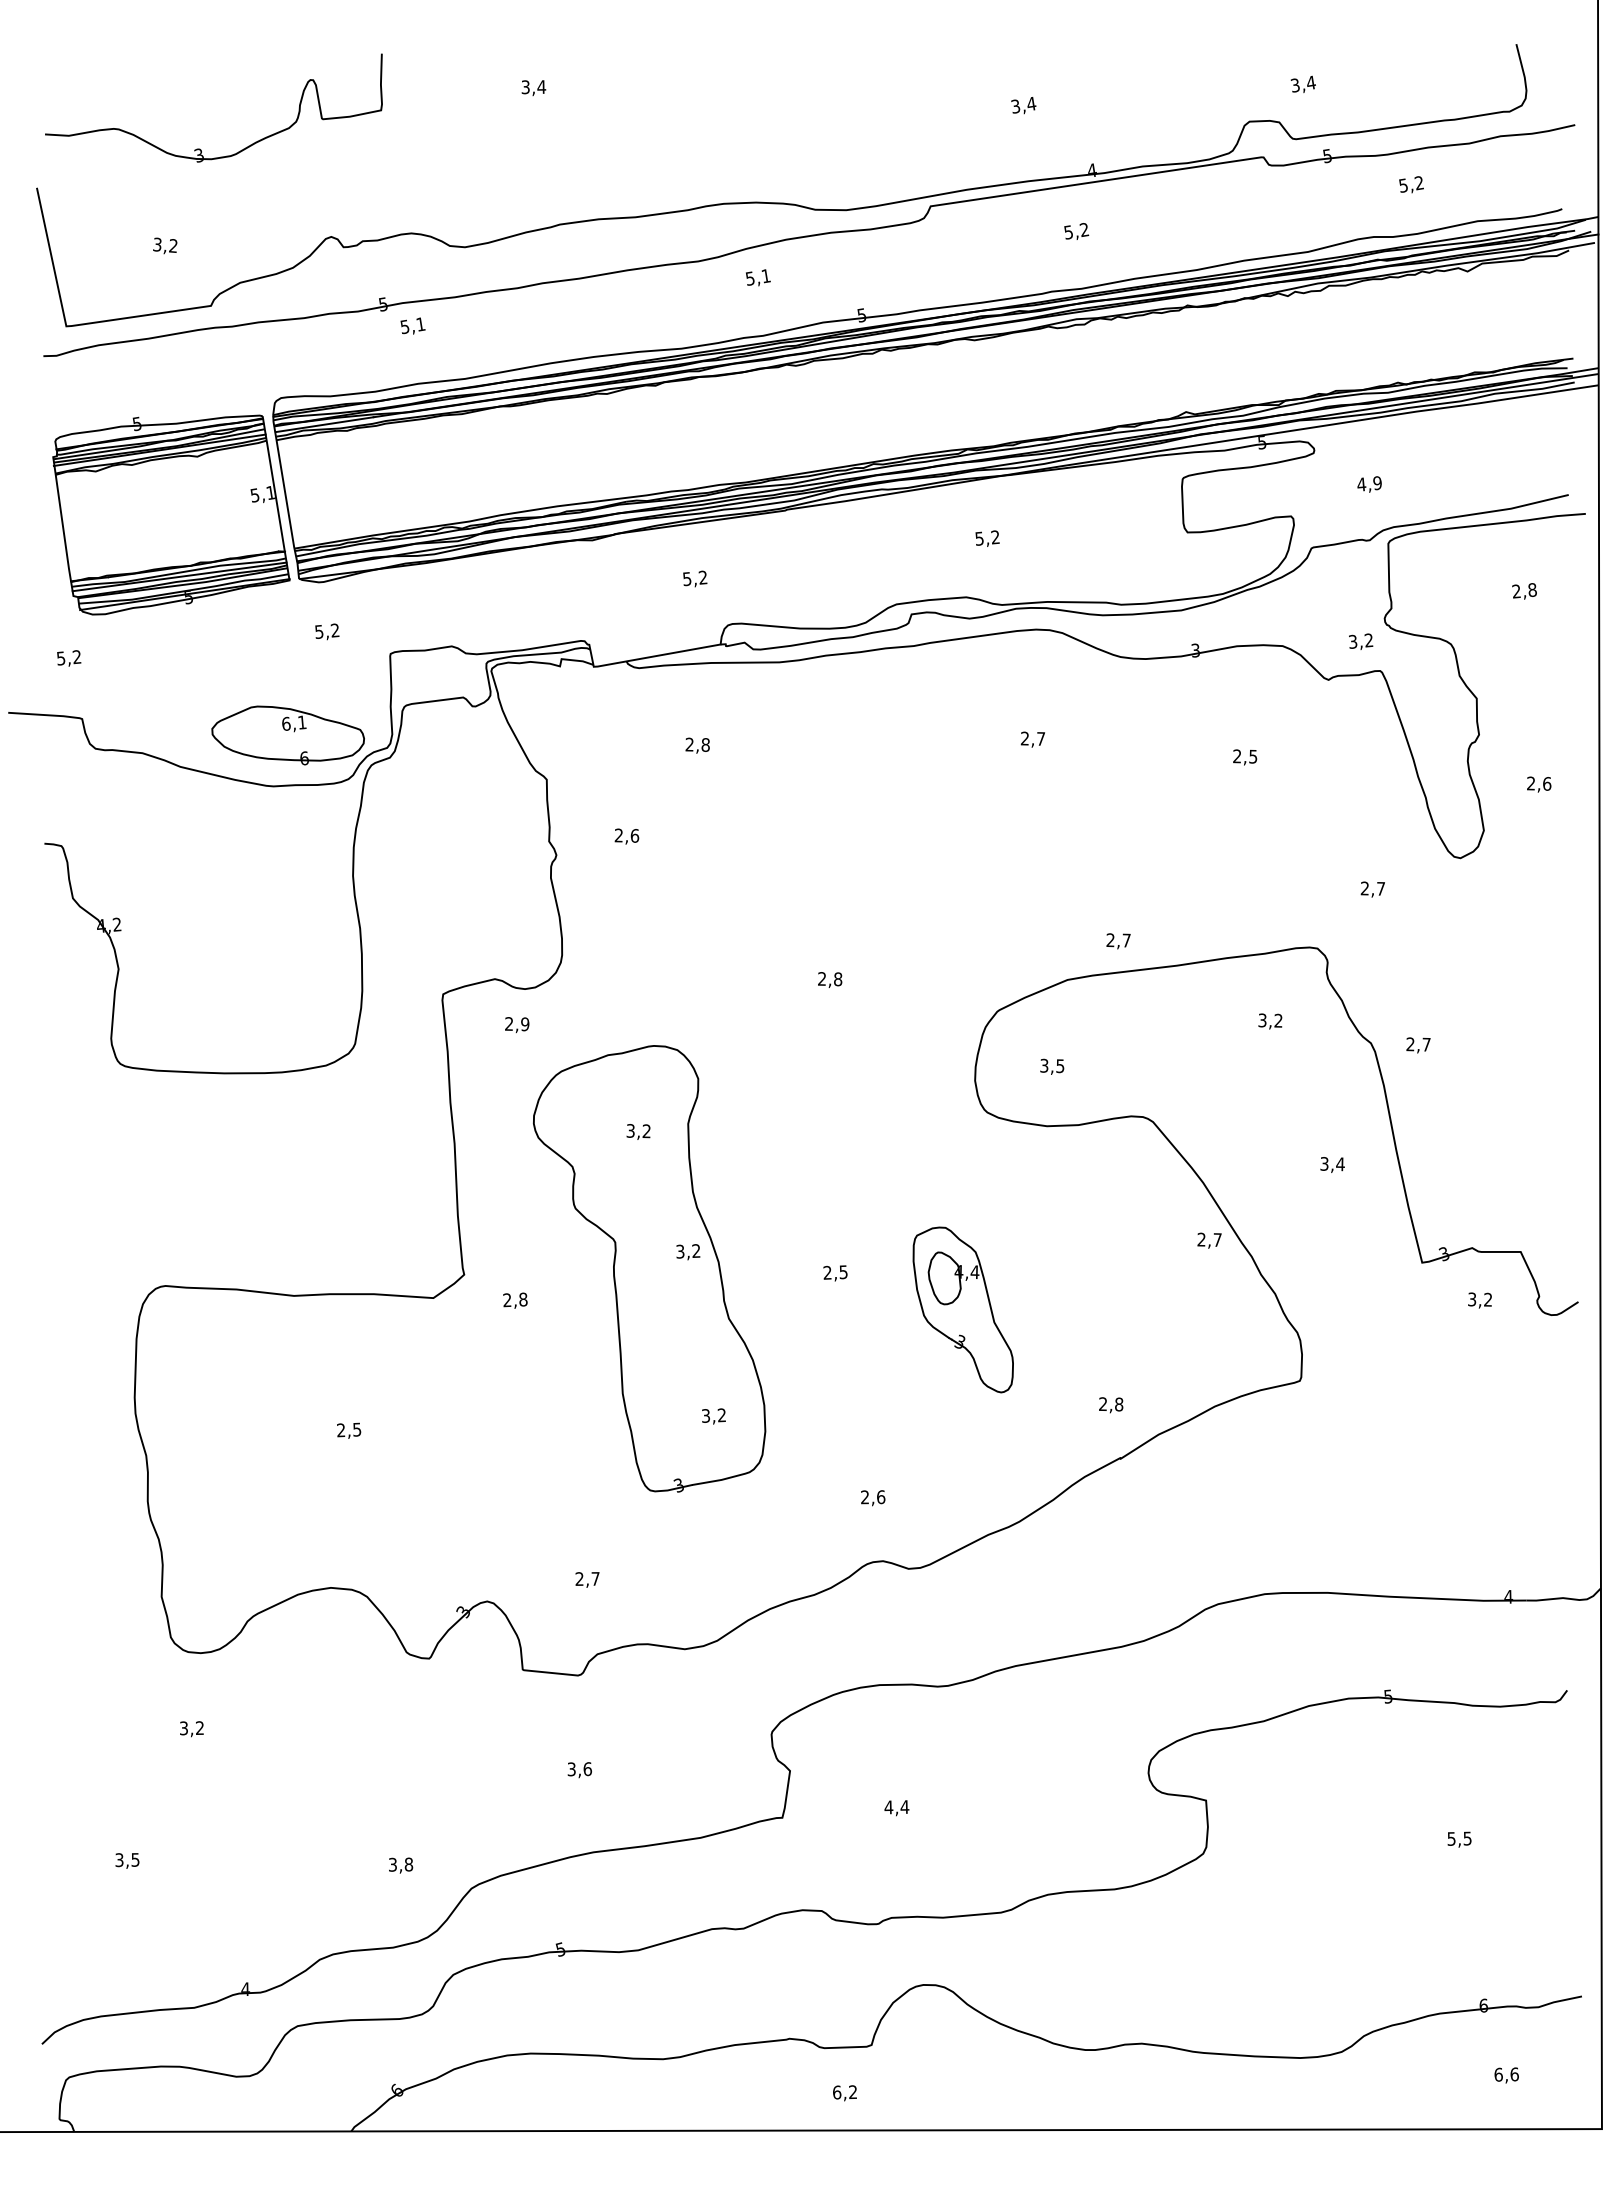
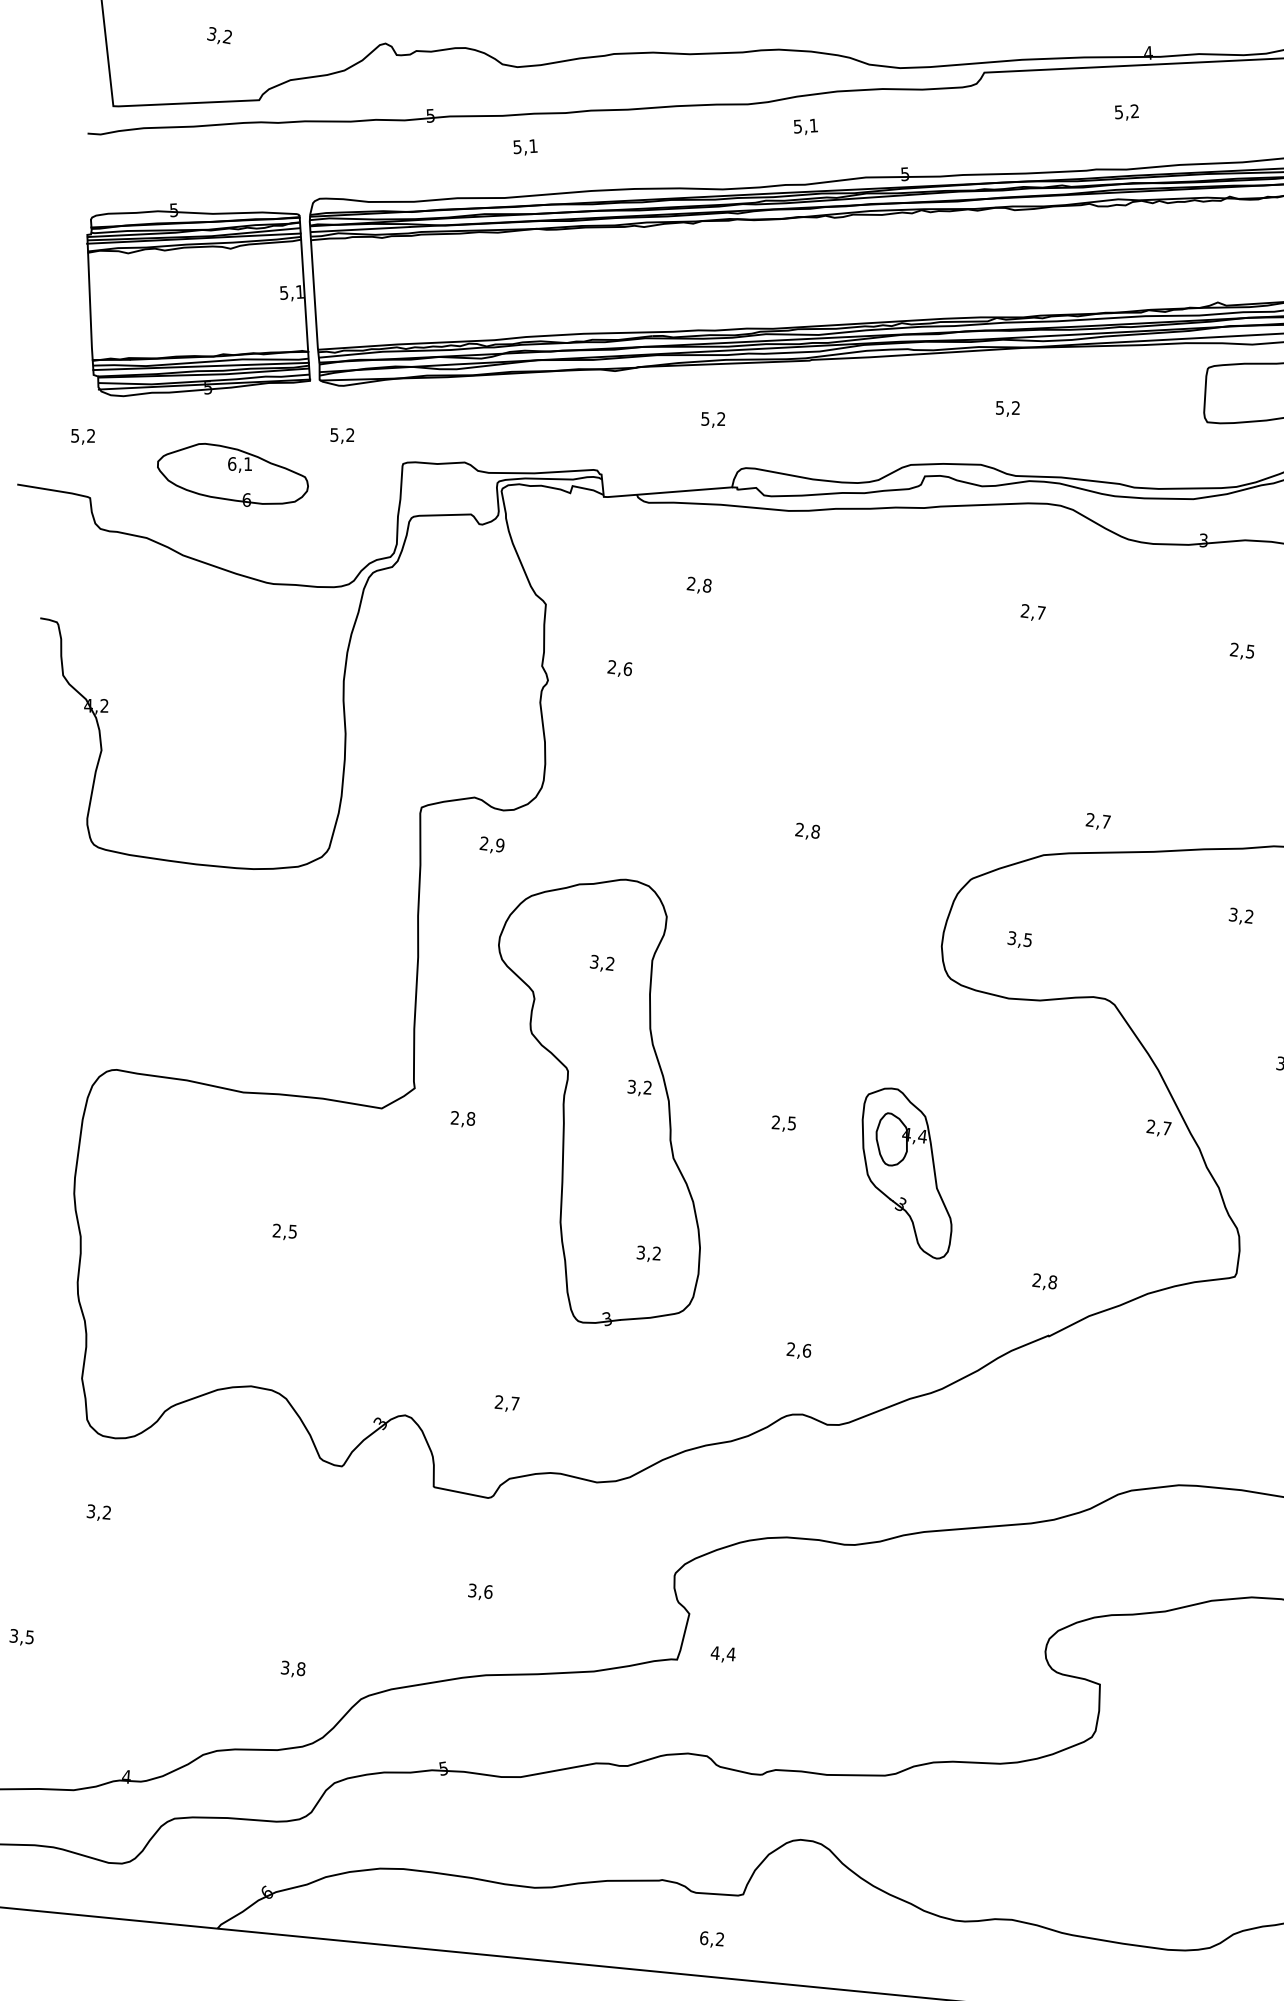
text: (412, 325) -> (525, 146), moved
part: (287, 735) -> (232, 475), moved
text: (896, 1808) -> (722, 1654), moved

